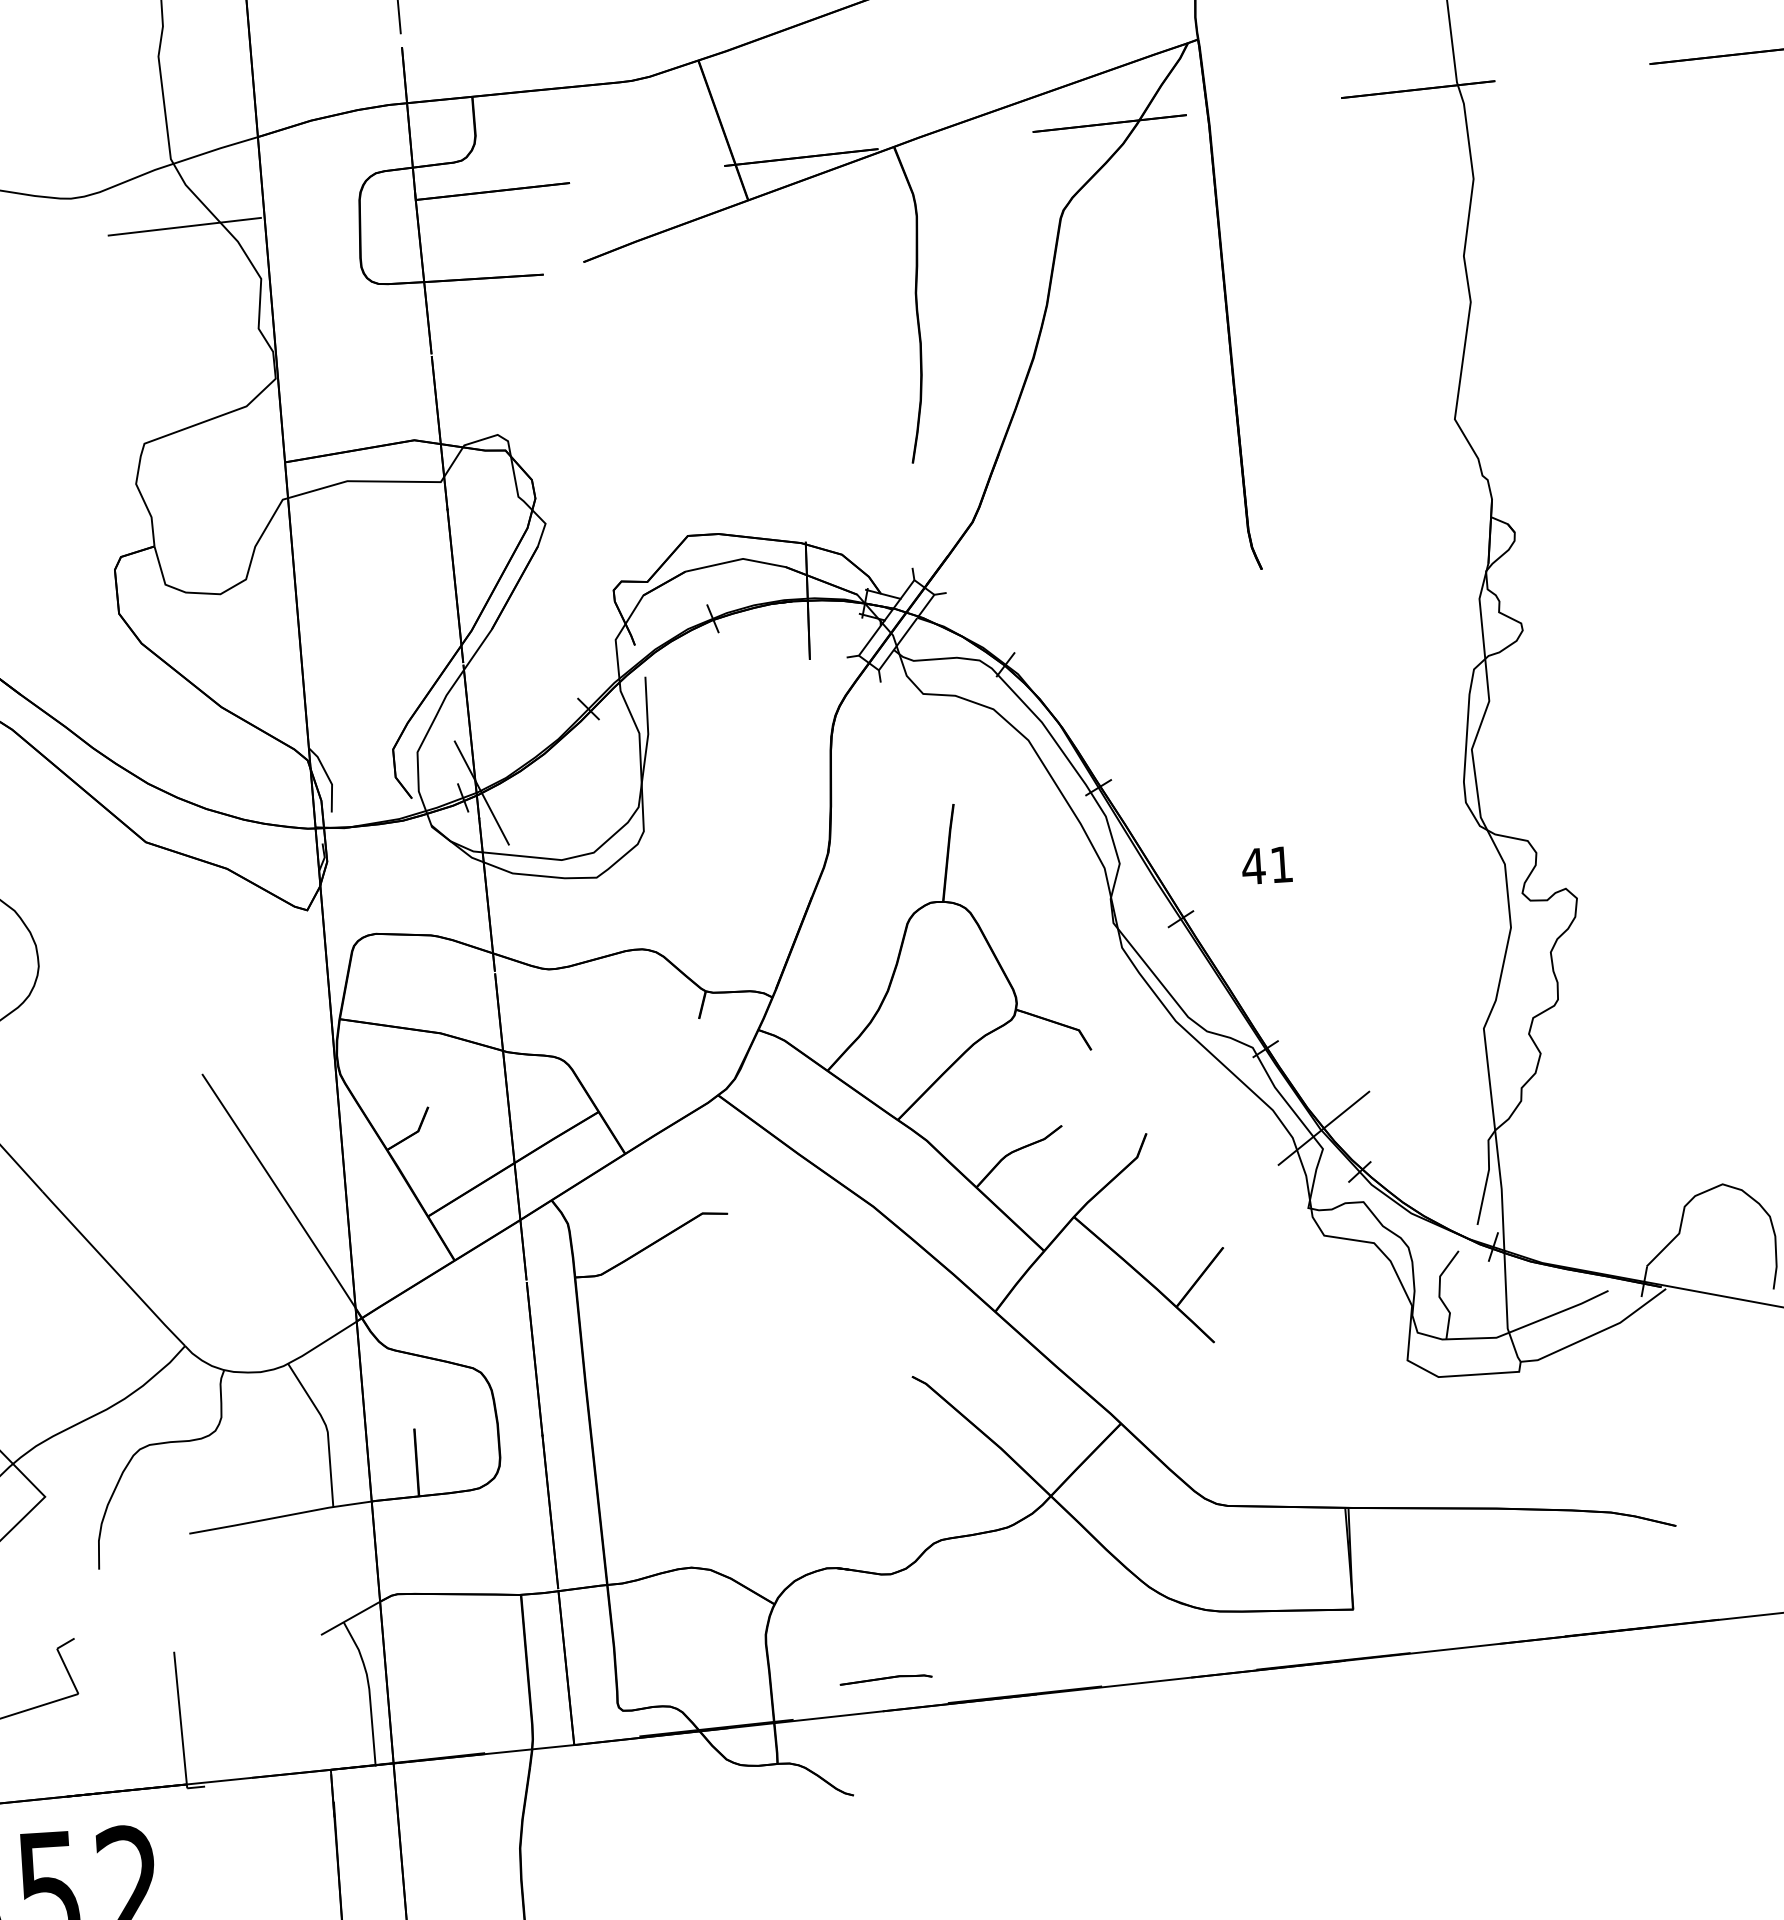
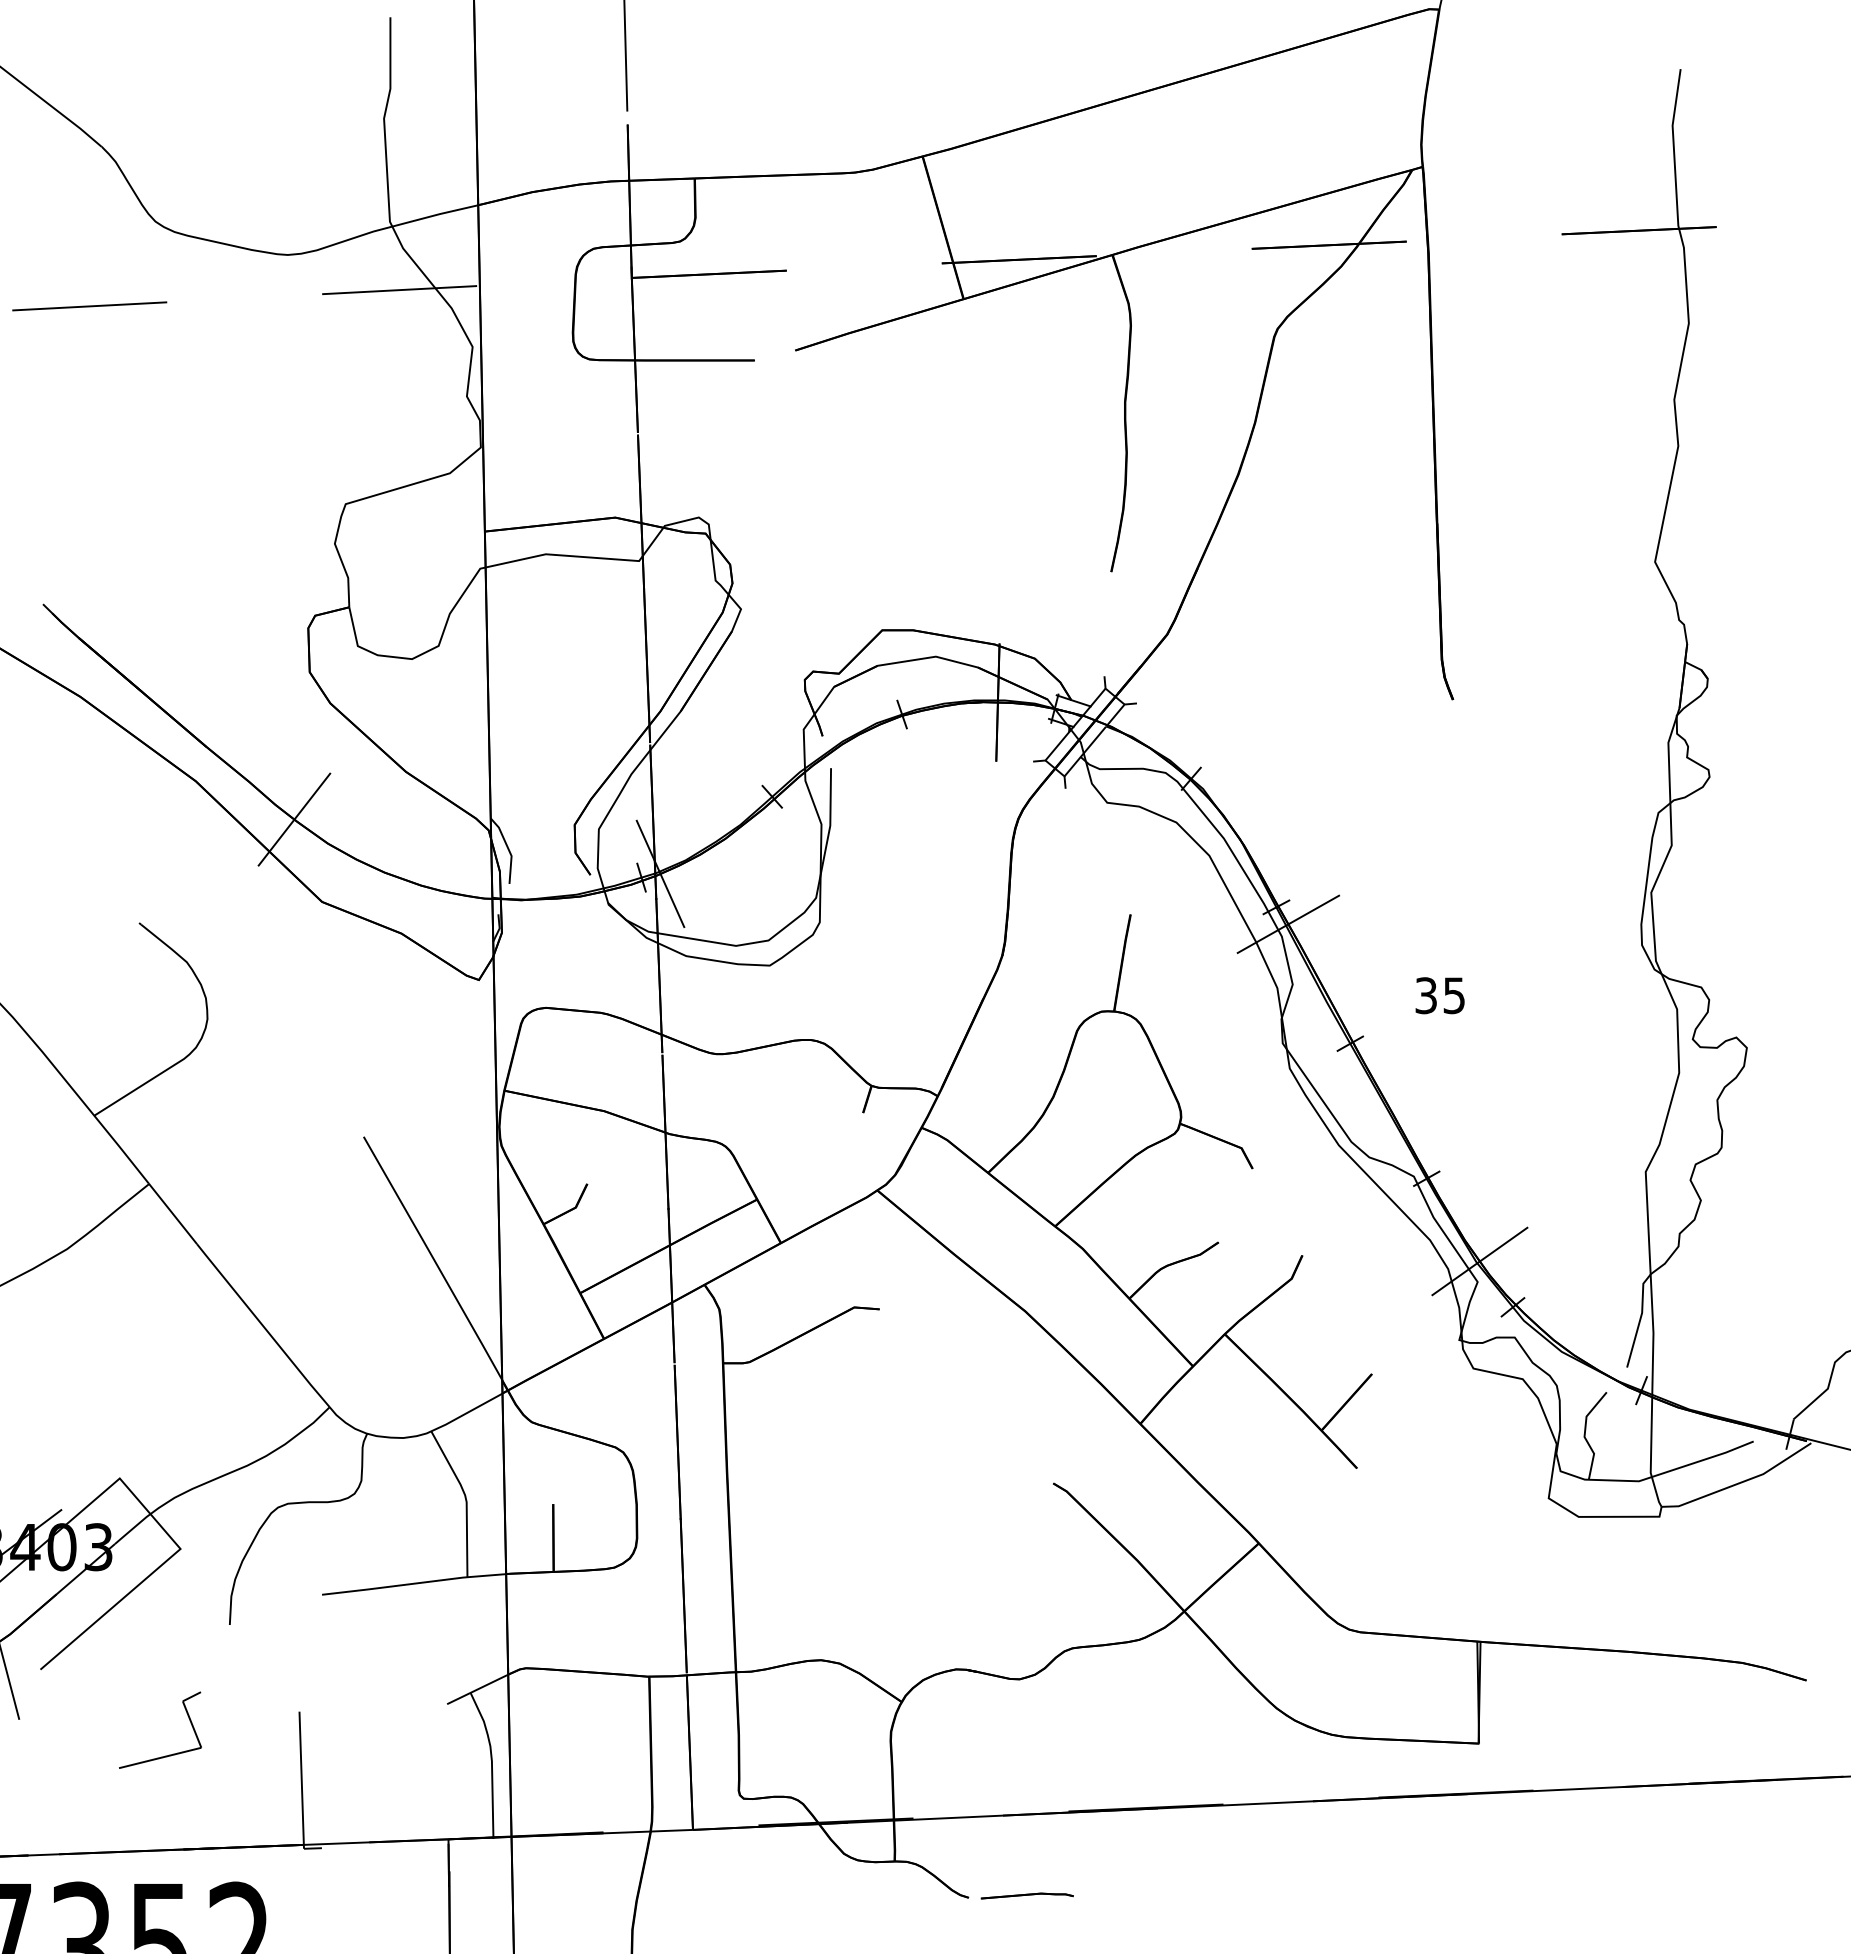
line: (113, 761) -> (294, 819), added
line: (1111, 803) -> (1288, 923), added
text: (1266, 865) -> (1439, 995), 41 -> 35
part: (885, 1679) -> (1026, 1895), moved

